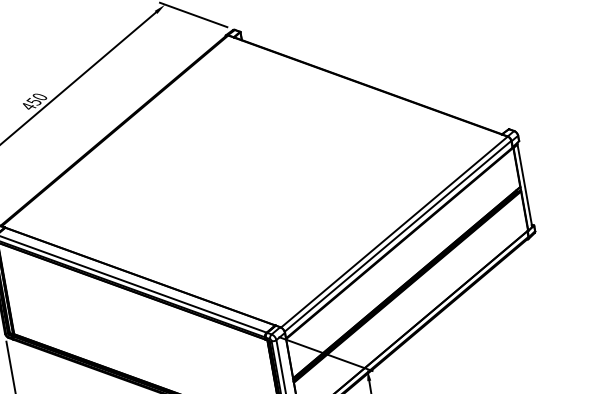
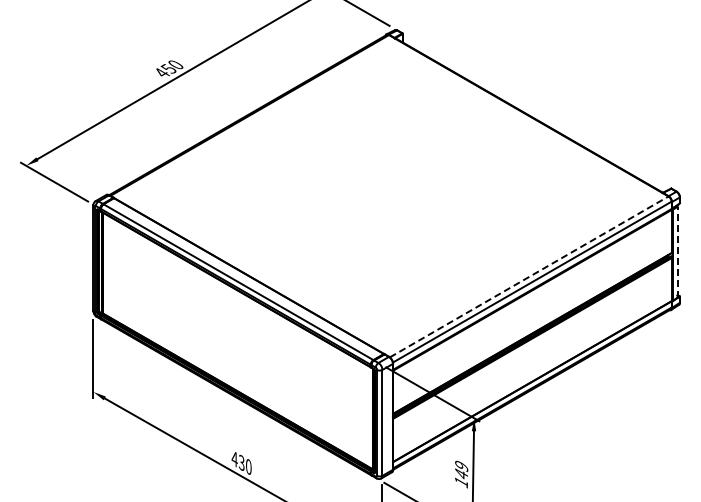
line: (524, 185) -> (677, 251), solid -> dashed
line: (394, 231) -> (529, 276), solid -> dashed

